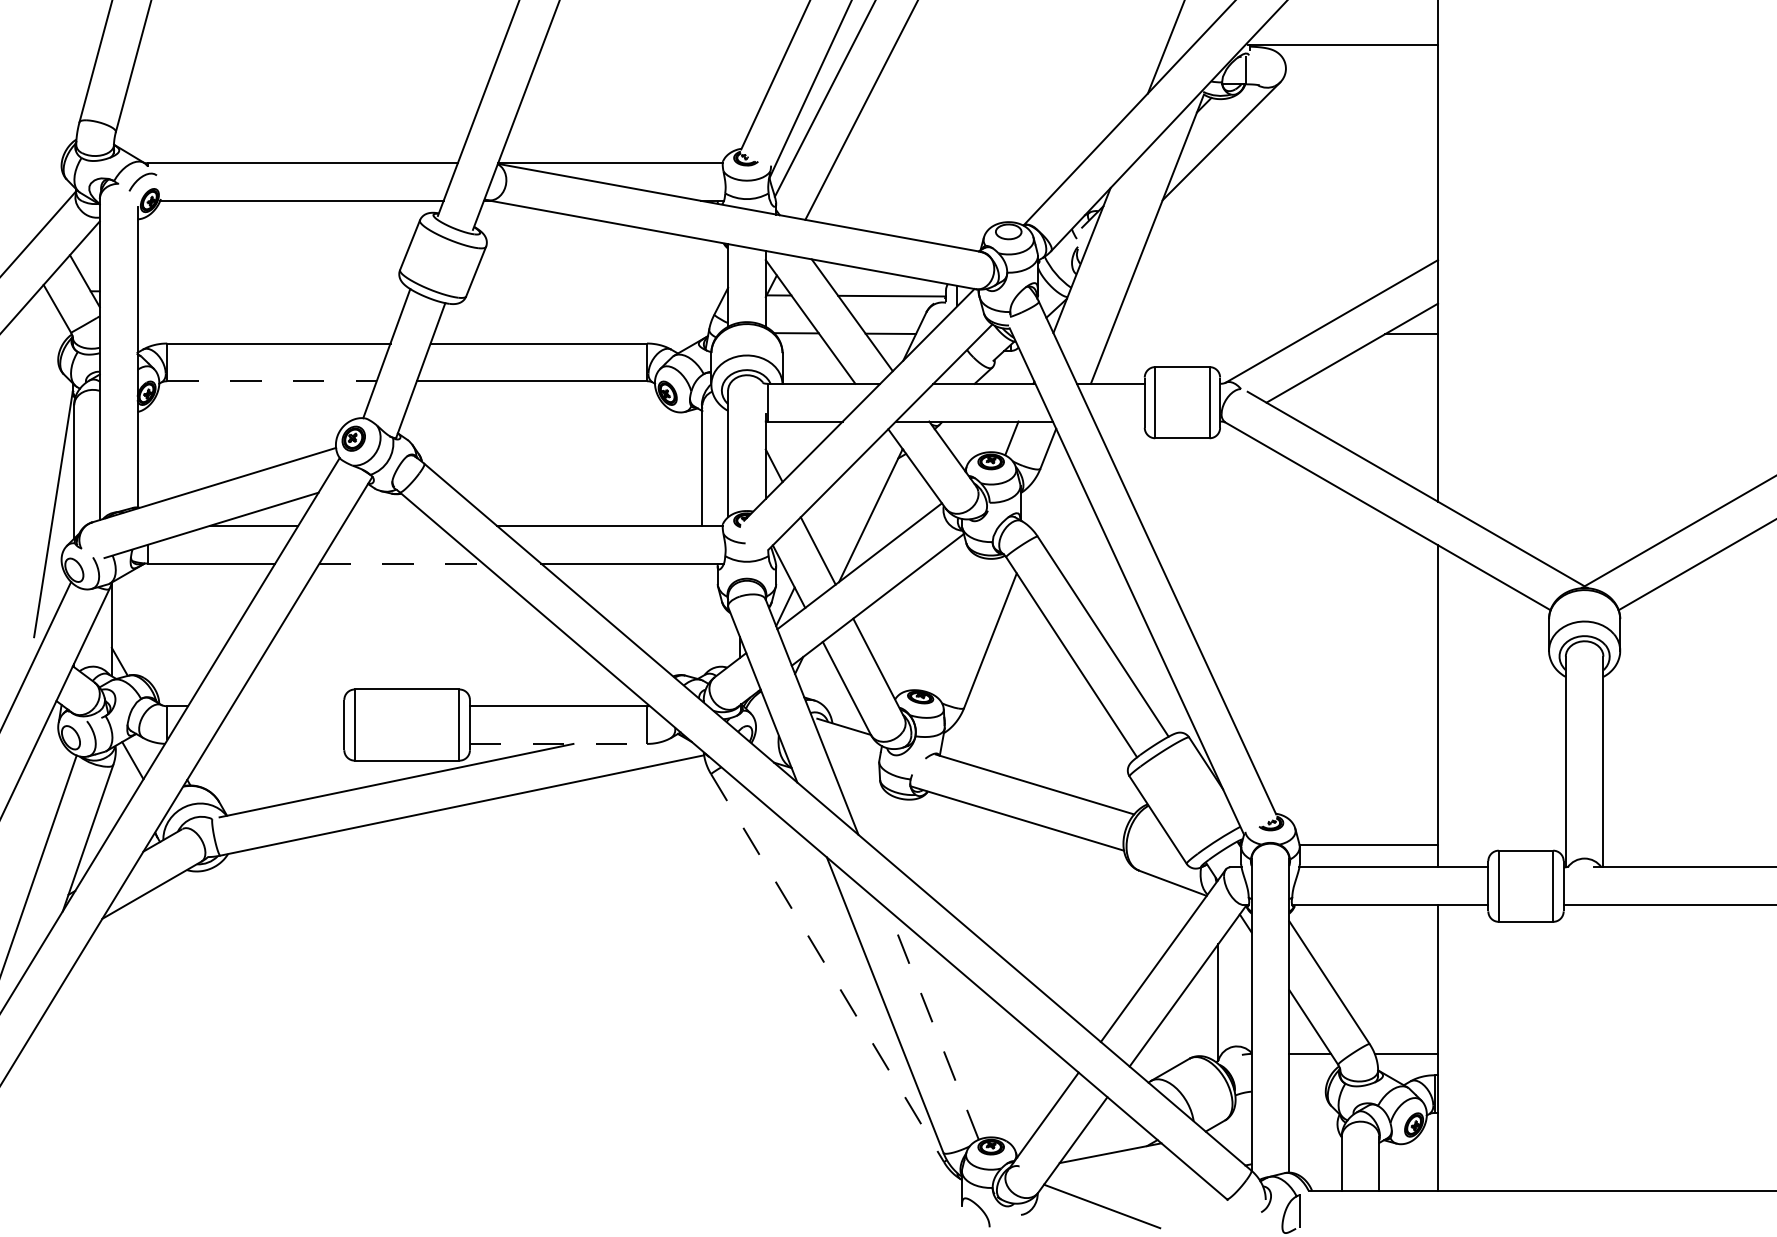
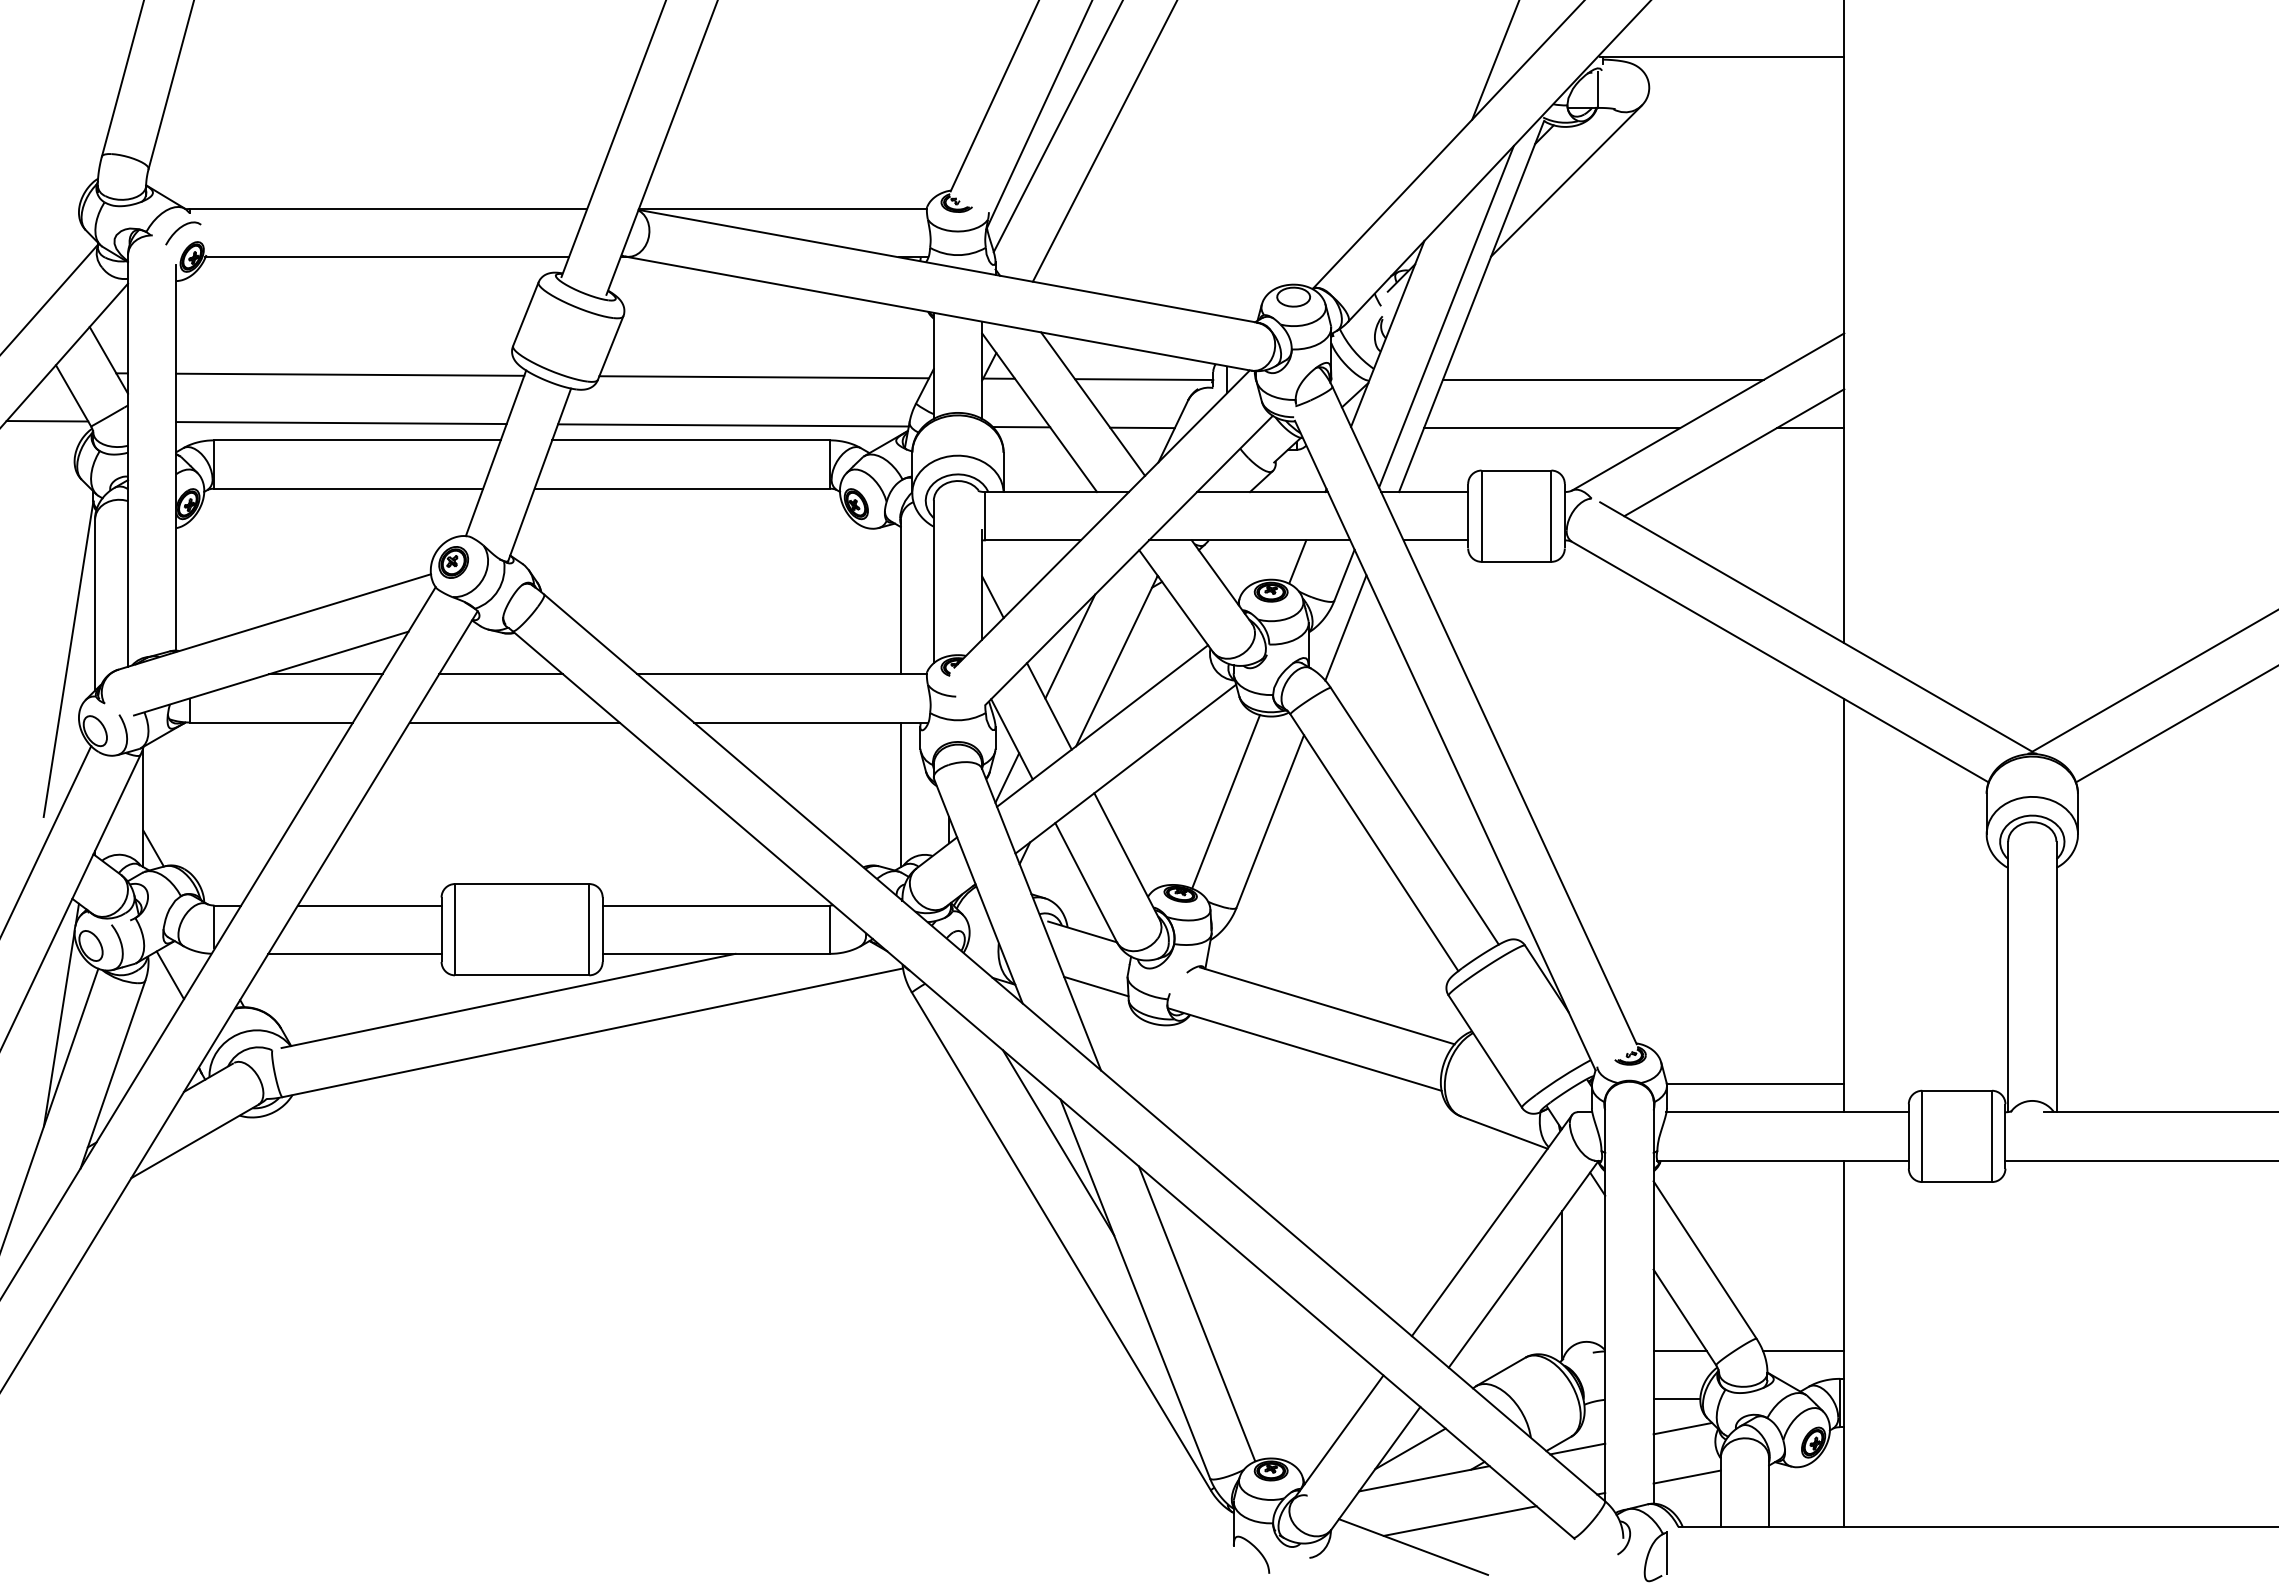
line: (1127, 246) -> (1446, 316), added
line: (273, 292) -> (350, 374), added
line: (596, 294) -> (764, 377), added
line: (1249, 296) -> (1602, 380), added
line: (37, 328) -> (47, 421), added
line: (266, 330) -> (341, 423), added
line: (571, 331) -> (733, 425), added
line: (1209, 334) -> (1551, 428), added
line: (272, 381) -> (349, 488), dashed -> solid
line: (1119, 421) -> (1435, 540), added
line: (1049, 489) -> (1345, 627), added
line: (834, 504) -> (1070, 646), added
line: (390, 526) -> (500, 674), added
line: (401, 563) -> (514, 722), dashed -> solid
line: (702, 619) -> (900, 794), added
line: (956, 625) -> (1226, 801), added
line: (288, 706) -> (369, 905), added
line: (276, 743) -> (354, 953), added
line: (558, 743) -> (716, 953), dashed -> solid
line: (854, 769) -> (1096, 986), added
line: (45, 802) -> (58, 1028), added
line: (825, 891) -> (1058, 1142), added
line: (827, 968) -> (1061, 1241), dashed -> solid
line: (932, 1024) -> (1196, 1313), dashed -> solid
line: (1307, 1091) -> (1676, 1399), added
line: (1311, 1113) -> (1682, 1428), added
line: (1099, 1129) -> (1410, 1448), added
line: (1230, 1129) -> (1577, 1448), added
line: (1314, 1151) -> (1686, 1476), added
line: (1138, 1185) -> (1459, 1520), added

